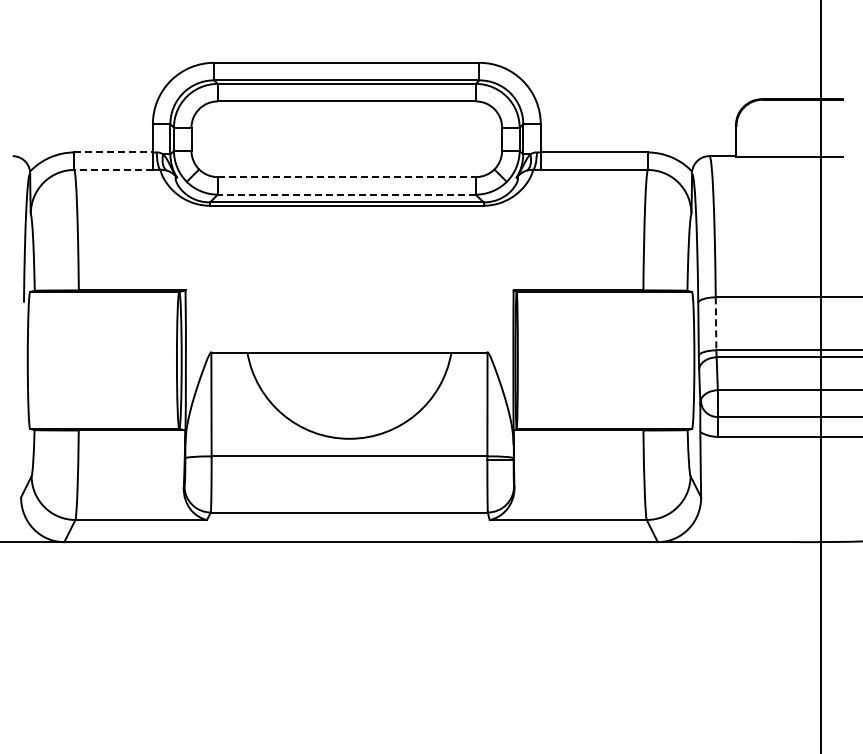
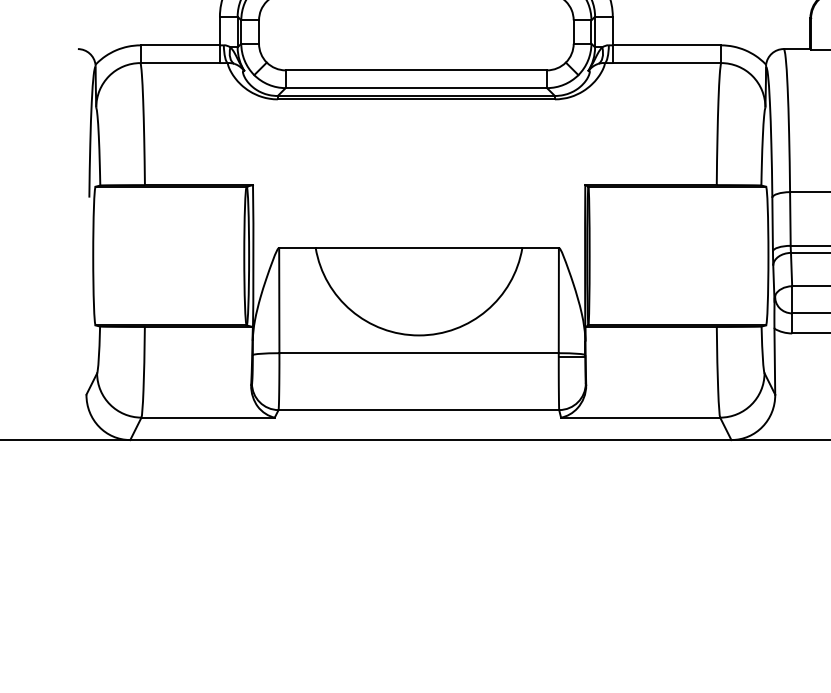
line: (114, 152) -> (181, 45), dashed -> solid
line: (113, 169) -> (180, 62), dashed -> solid
line: (347, 177) -> (417, 70), dashed -> solid
line: (346, 194) -> (416, 87), dashed -> solid
line: (716, 323) -> (790, 218), dashed -> solid

